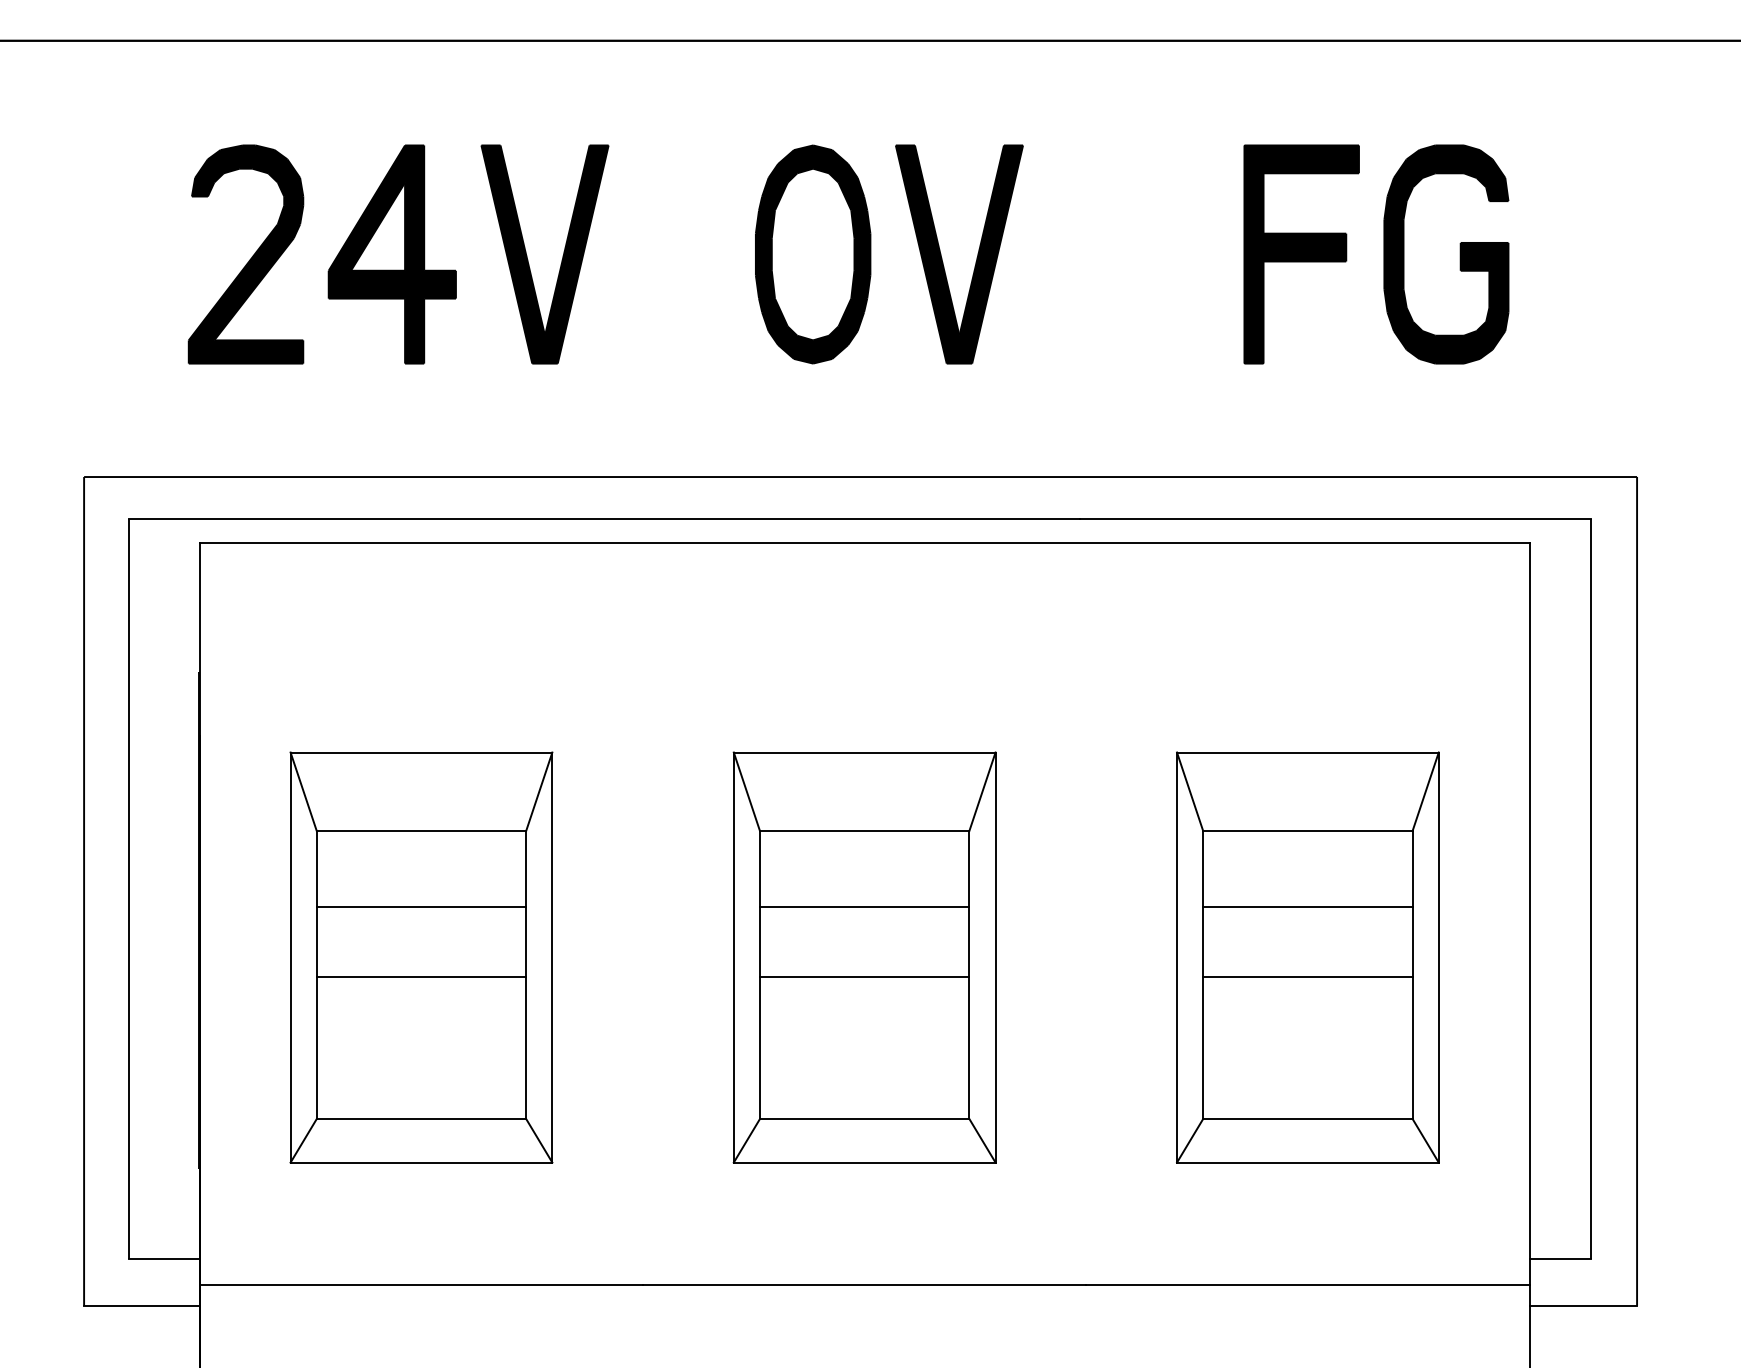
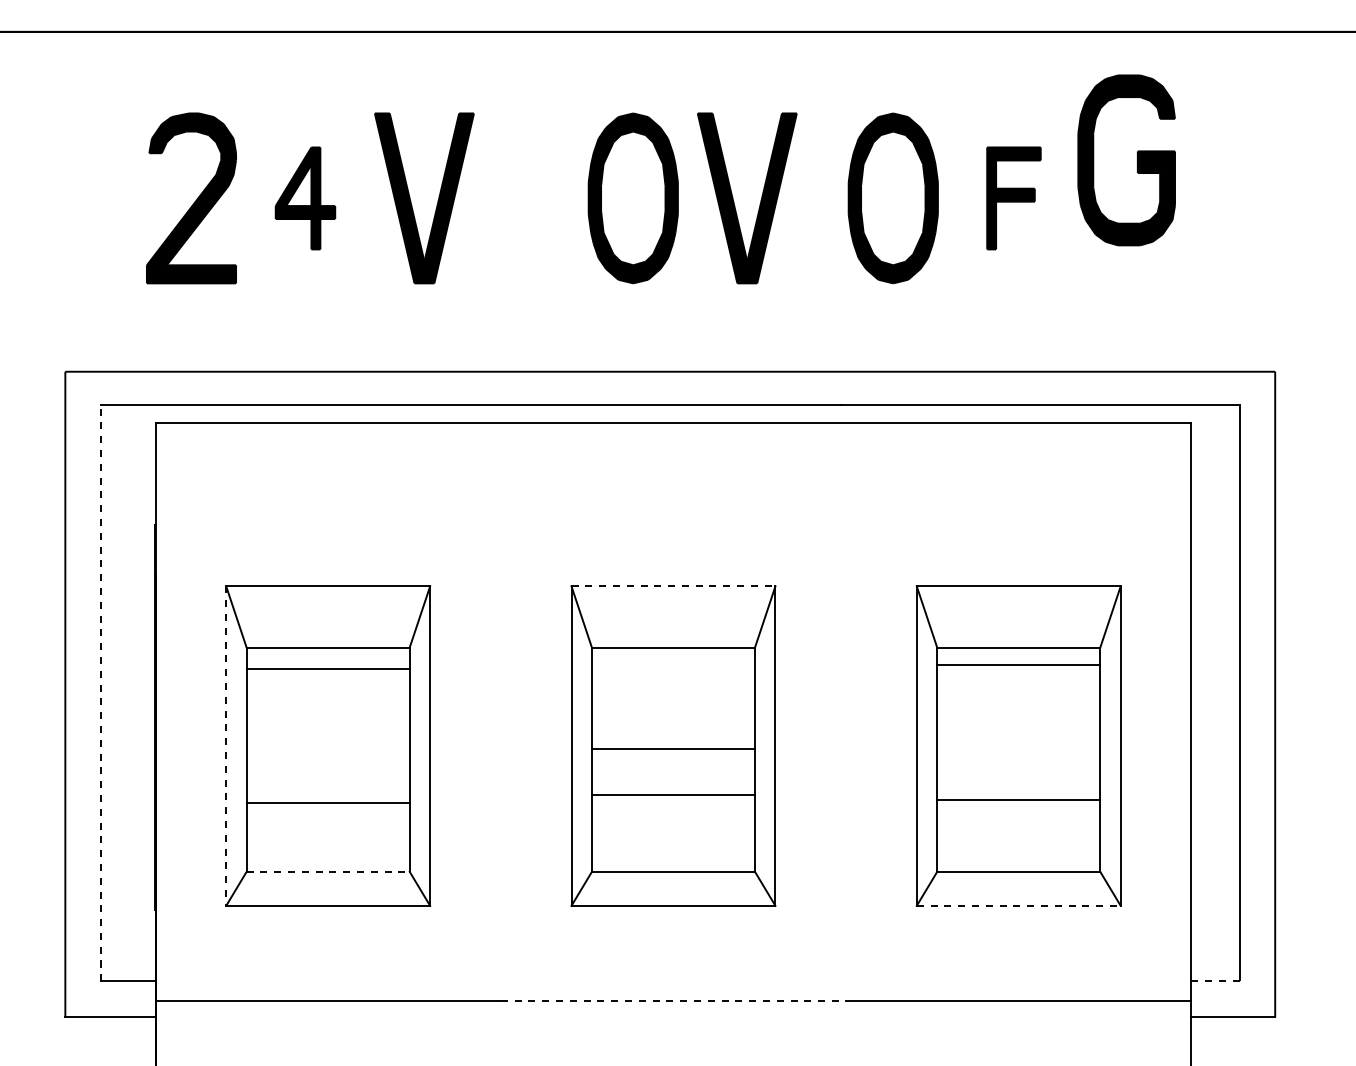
part: (392, 254) -> (305, 198), size x0.6
part: (1145, 254) -> (892, 198), added
part: (1301, 254) -> (1013, 198), size x0.6
part: (1460, 254) -> (1137, 160), moved
line: (864, 752) -> (673, 586), solid -> dashed
line: (129, 888) -> (100, 692), solid -> dashed
line: (420, 907) -> (327, 669), moved
line: (864, 907) -> (673, 749), moved
line: (1307, 907) -> (1018, 665), moved
line: (290, 958) -> (226, 746), solid -> dashed
line: (420, 977) -> (327, 803), moved
line: (864, 977) -> (673, 795), moved
line: (1307, 977) -> (1018, 800), moved
line: (421, 1118) -> (328, 871), solid -> dashed
line: (1307, 1162) -> (1018, 905), solid -> dashed
line: (1560, 1259) -> (1215, 981), solid -> dashed
line: (864, 1285) -> (673, 1001), solid -> dashed

